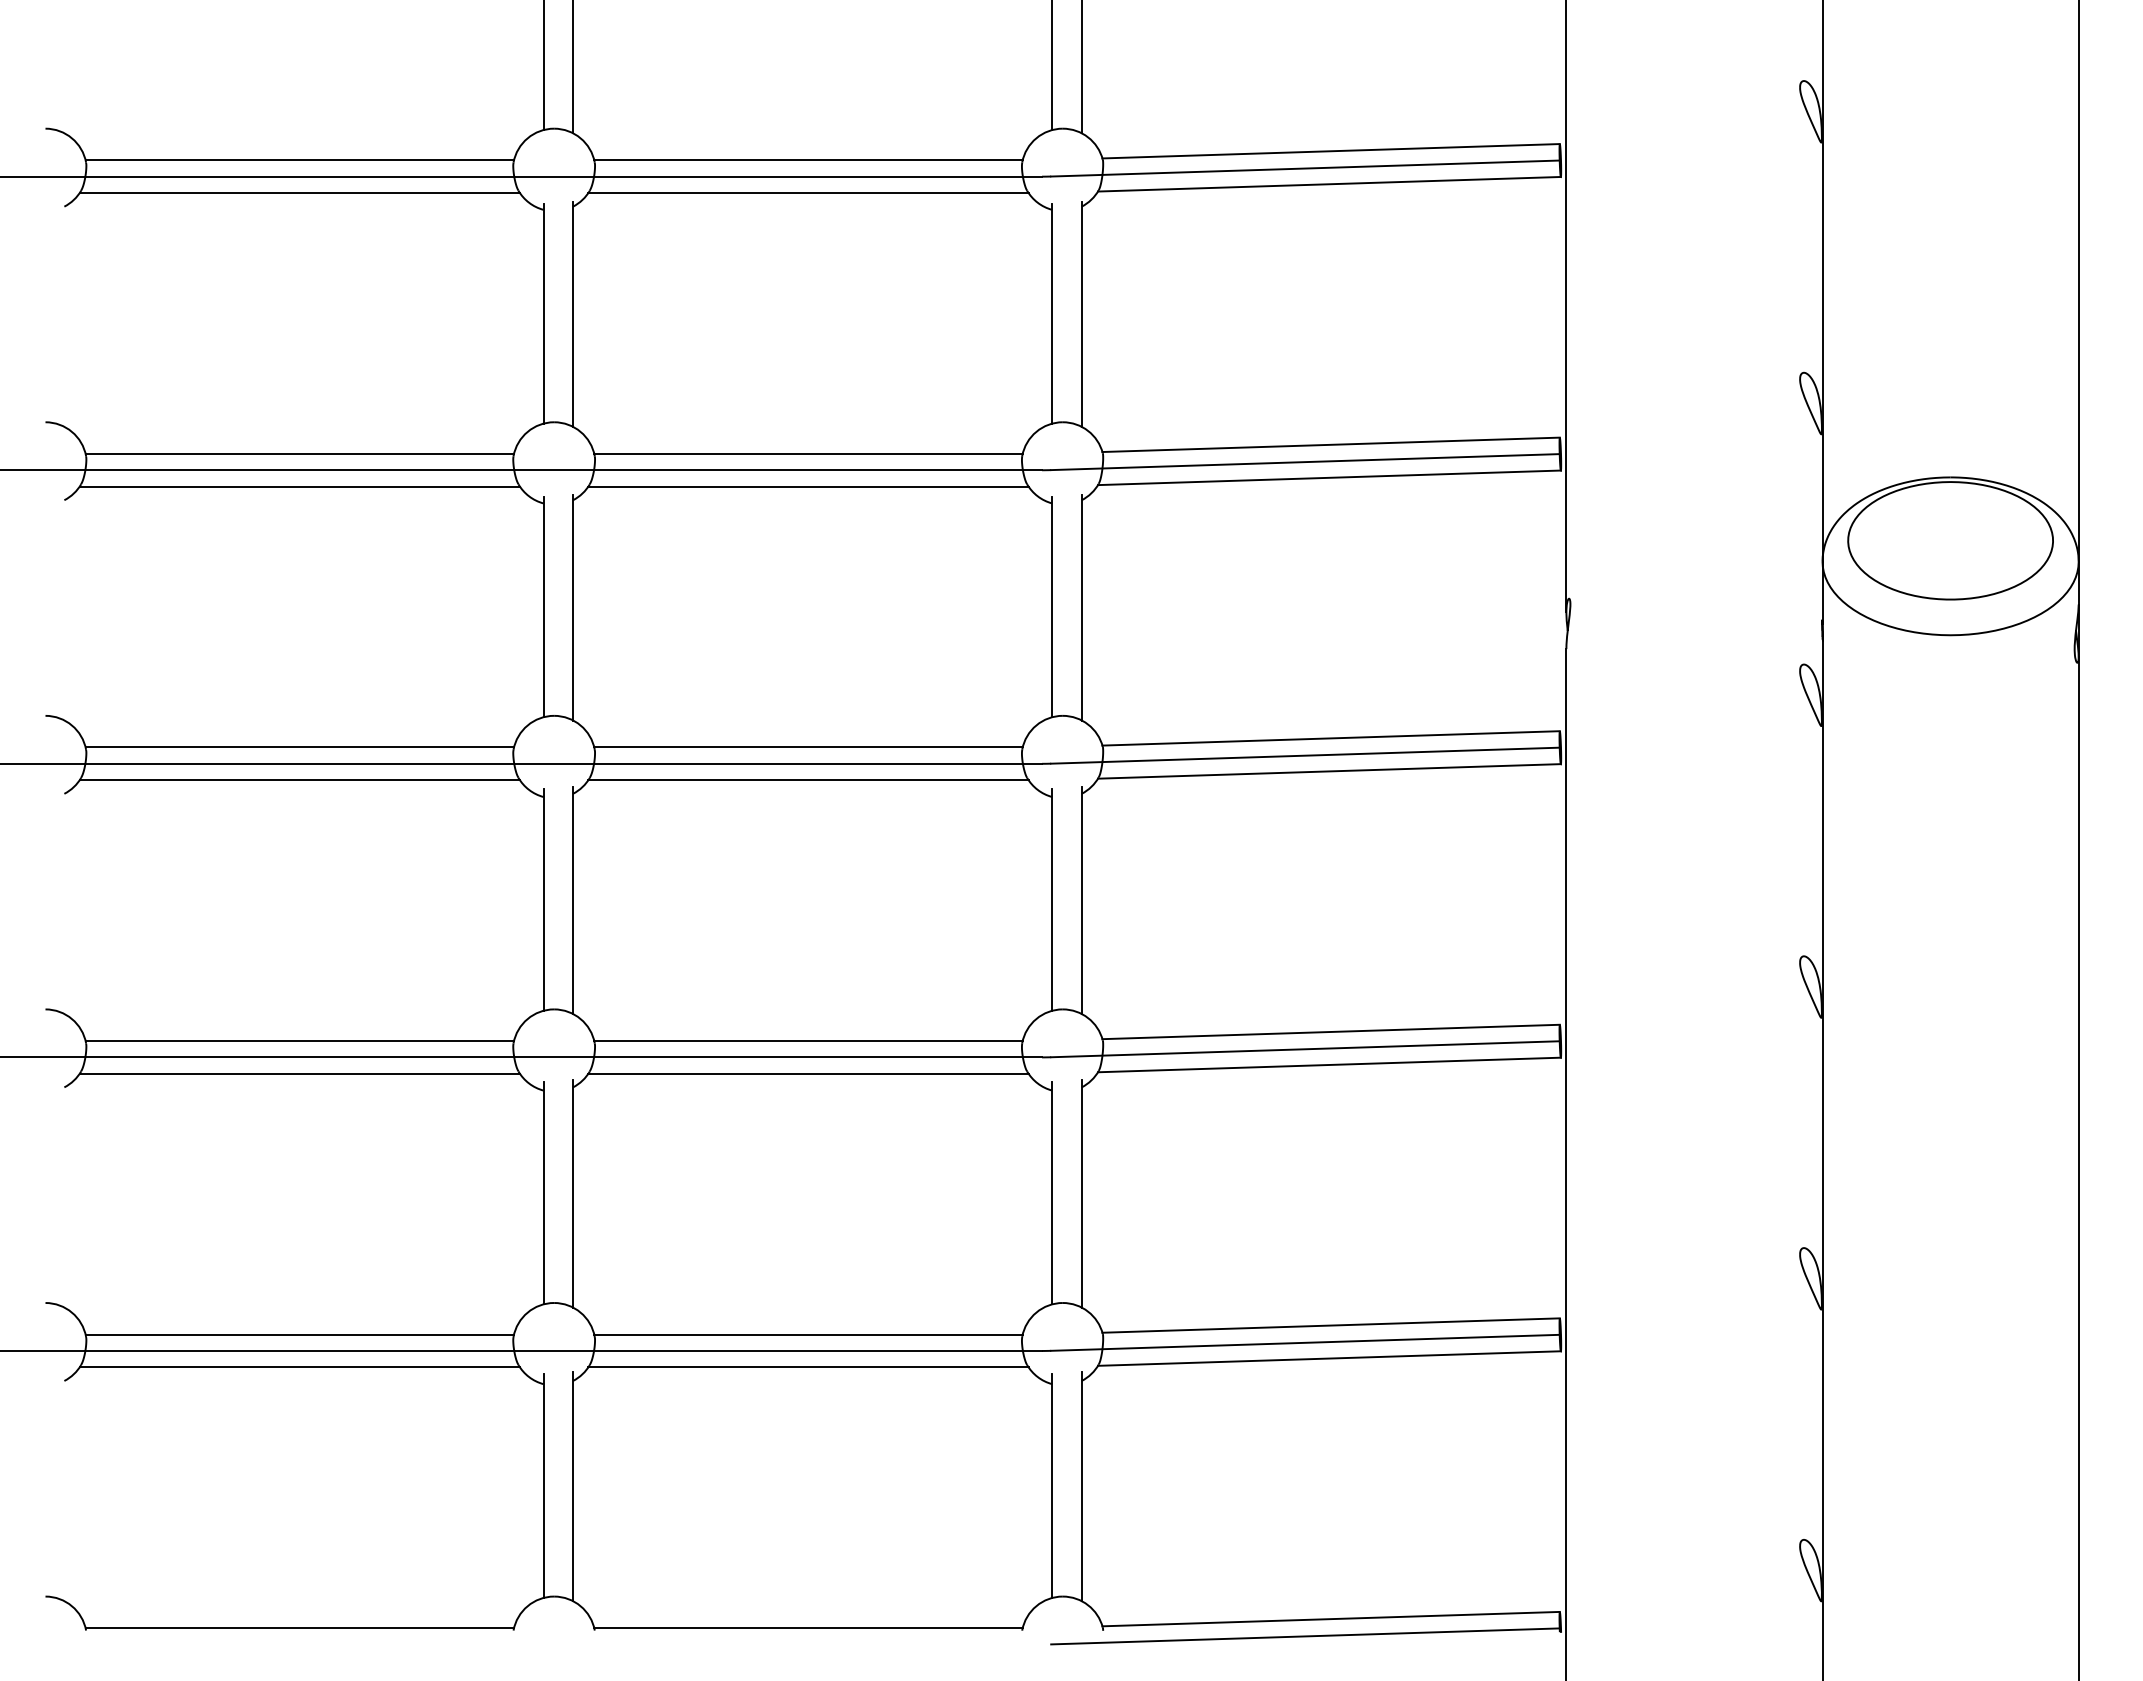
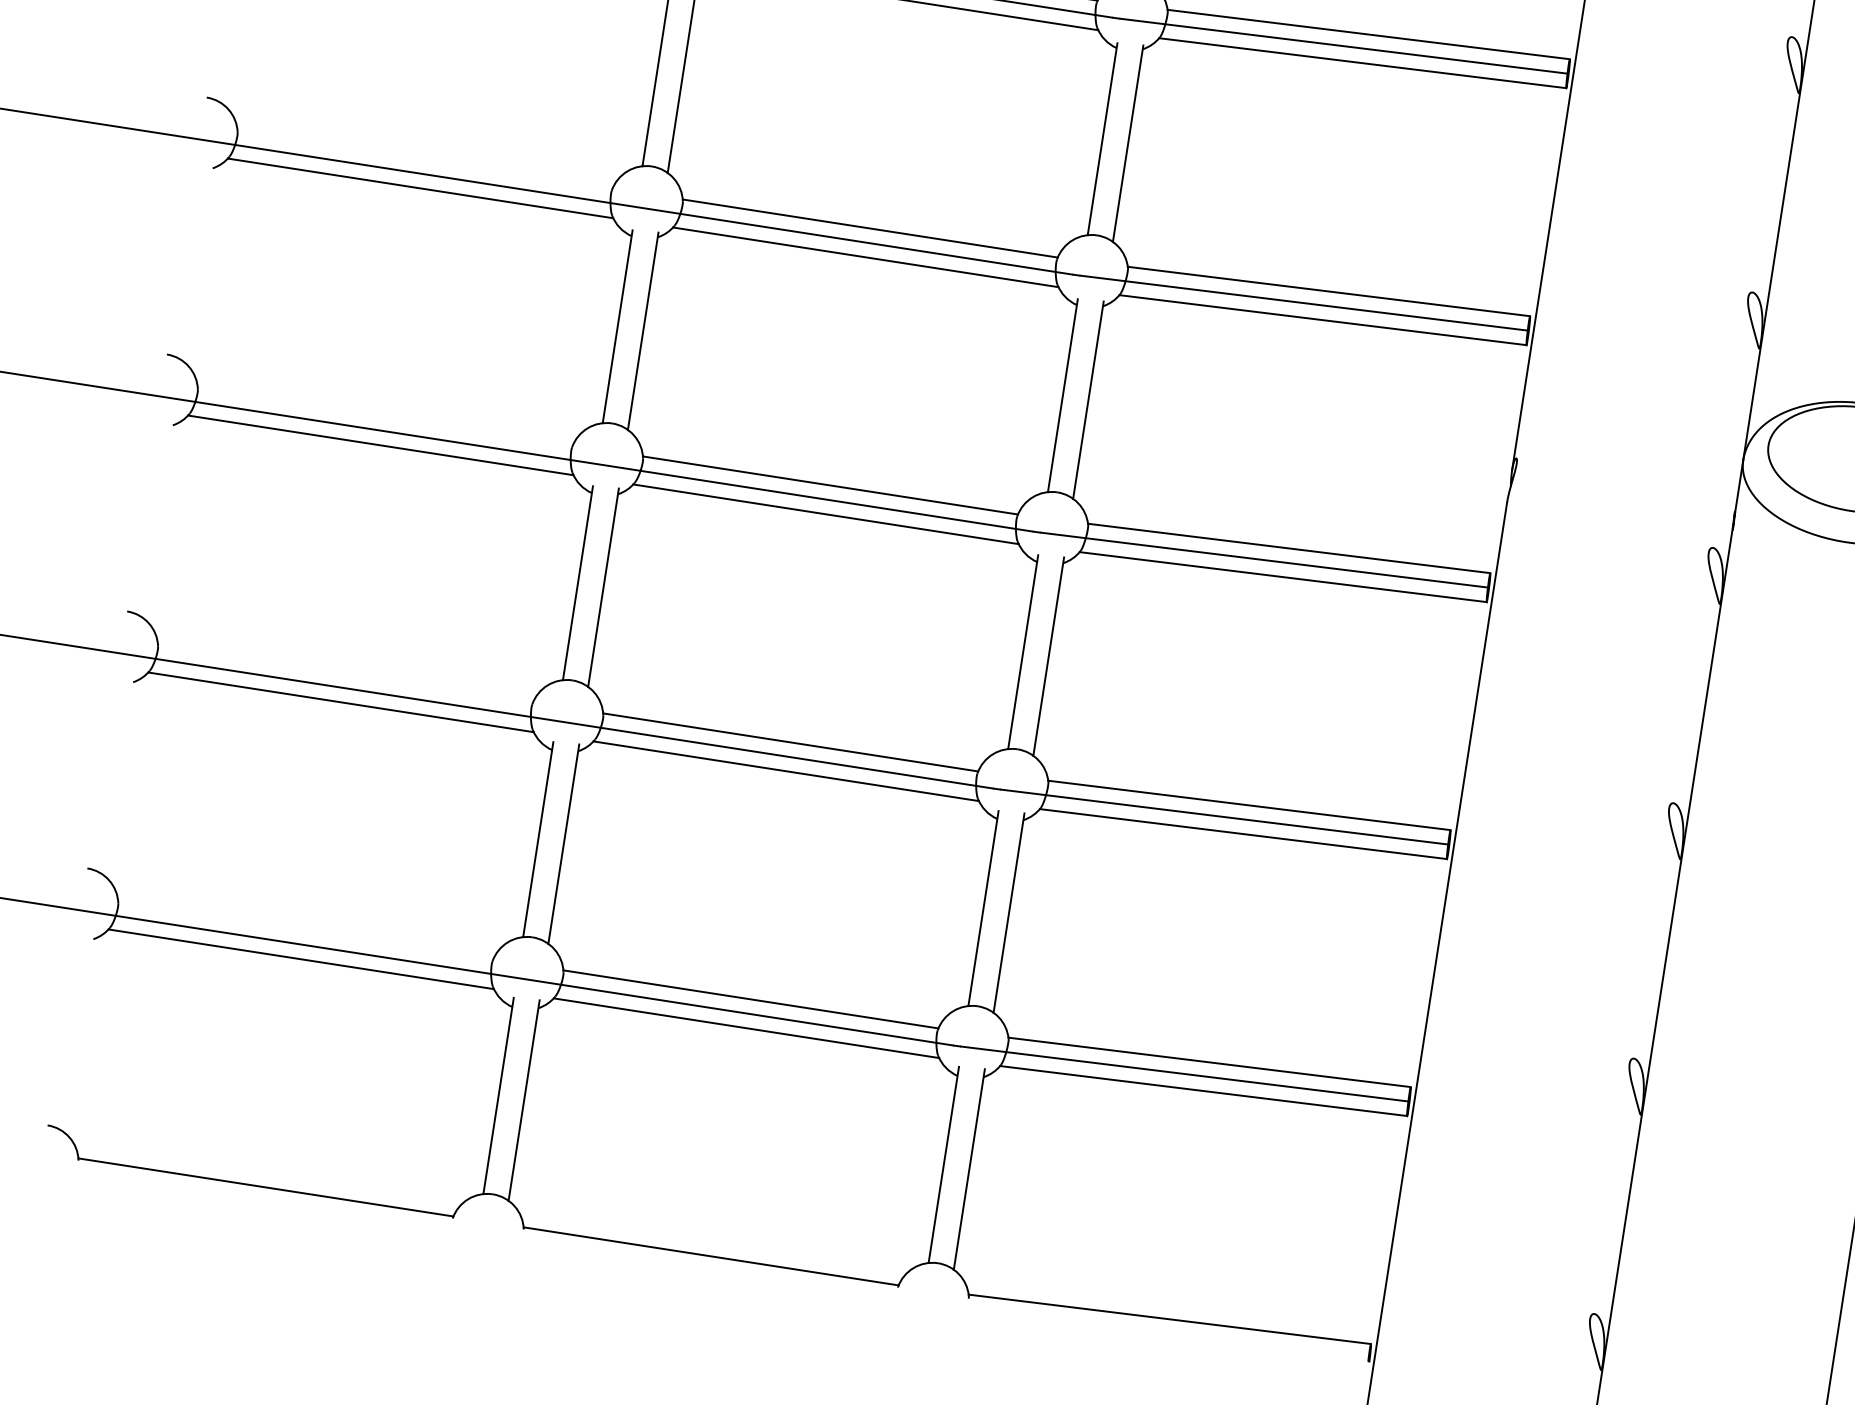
line: (299, 453) -> (424, 159), removed
line: (299, 747) -> (384, 416), removed
line: (299, 1040) -> (345, 673), removed
line: (299, 1334) -> (305, 930), removed
line: (1305, 1636) -> (1145, 1331), removed

